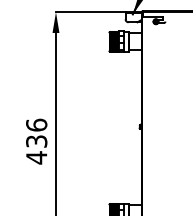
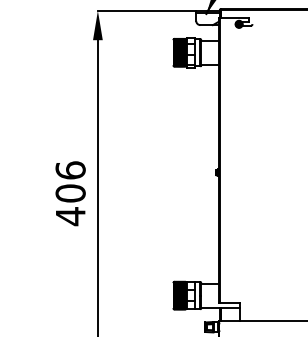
text: (36, 141) -> (70, 193), 436 -> 406

